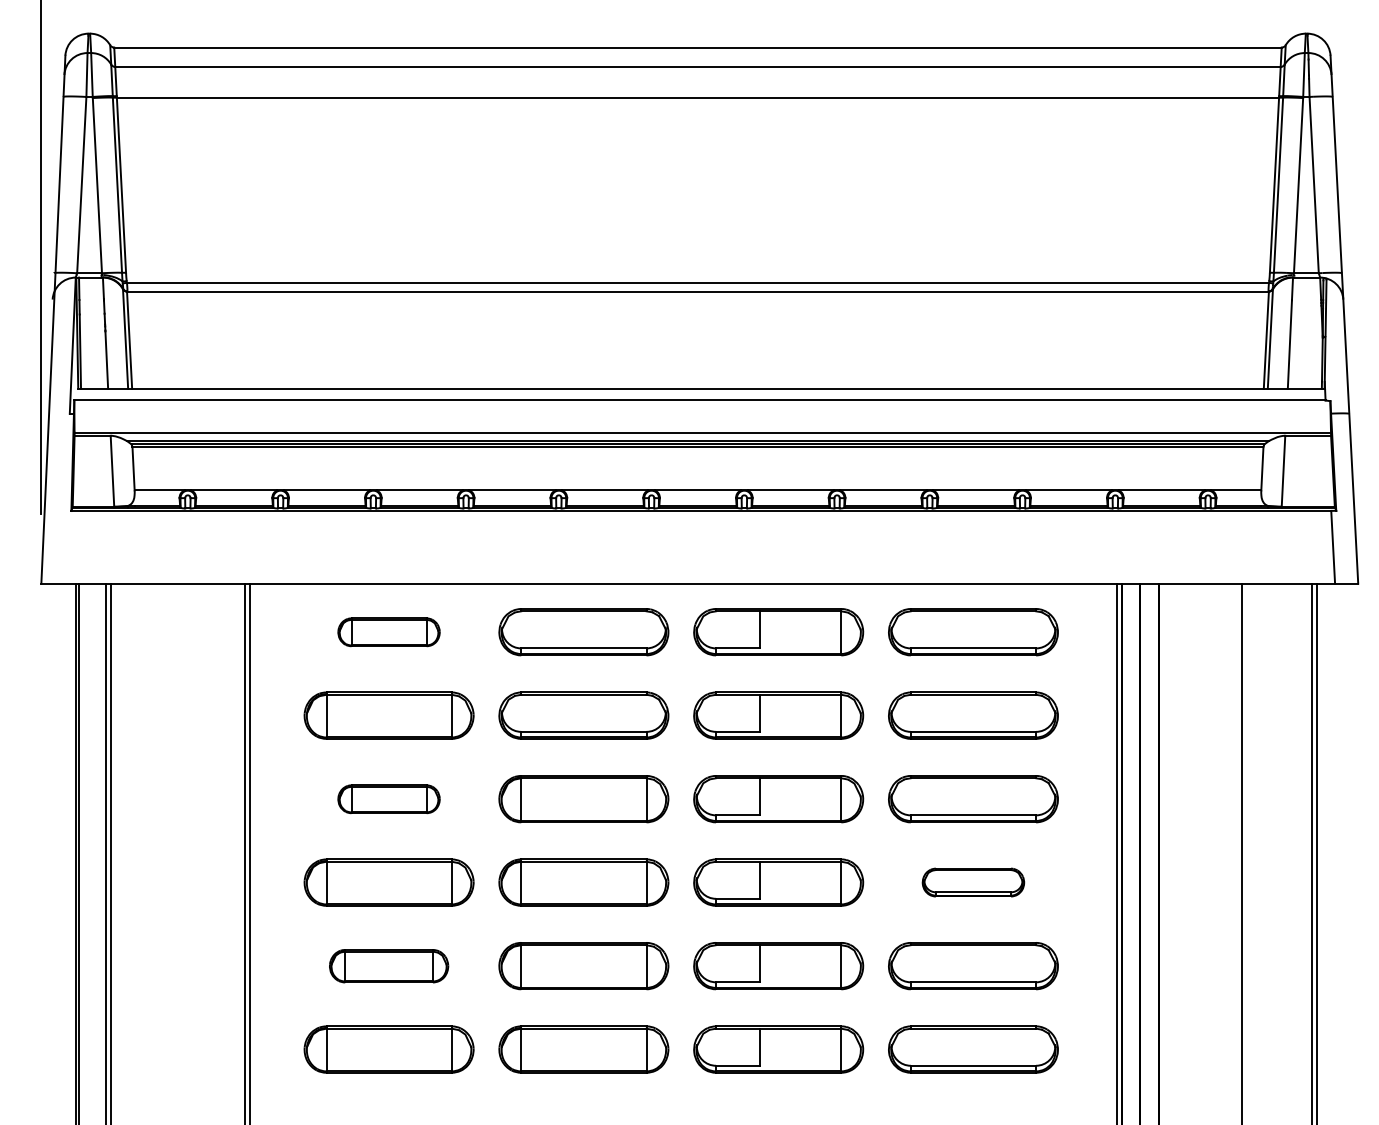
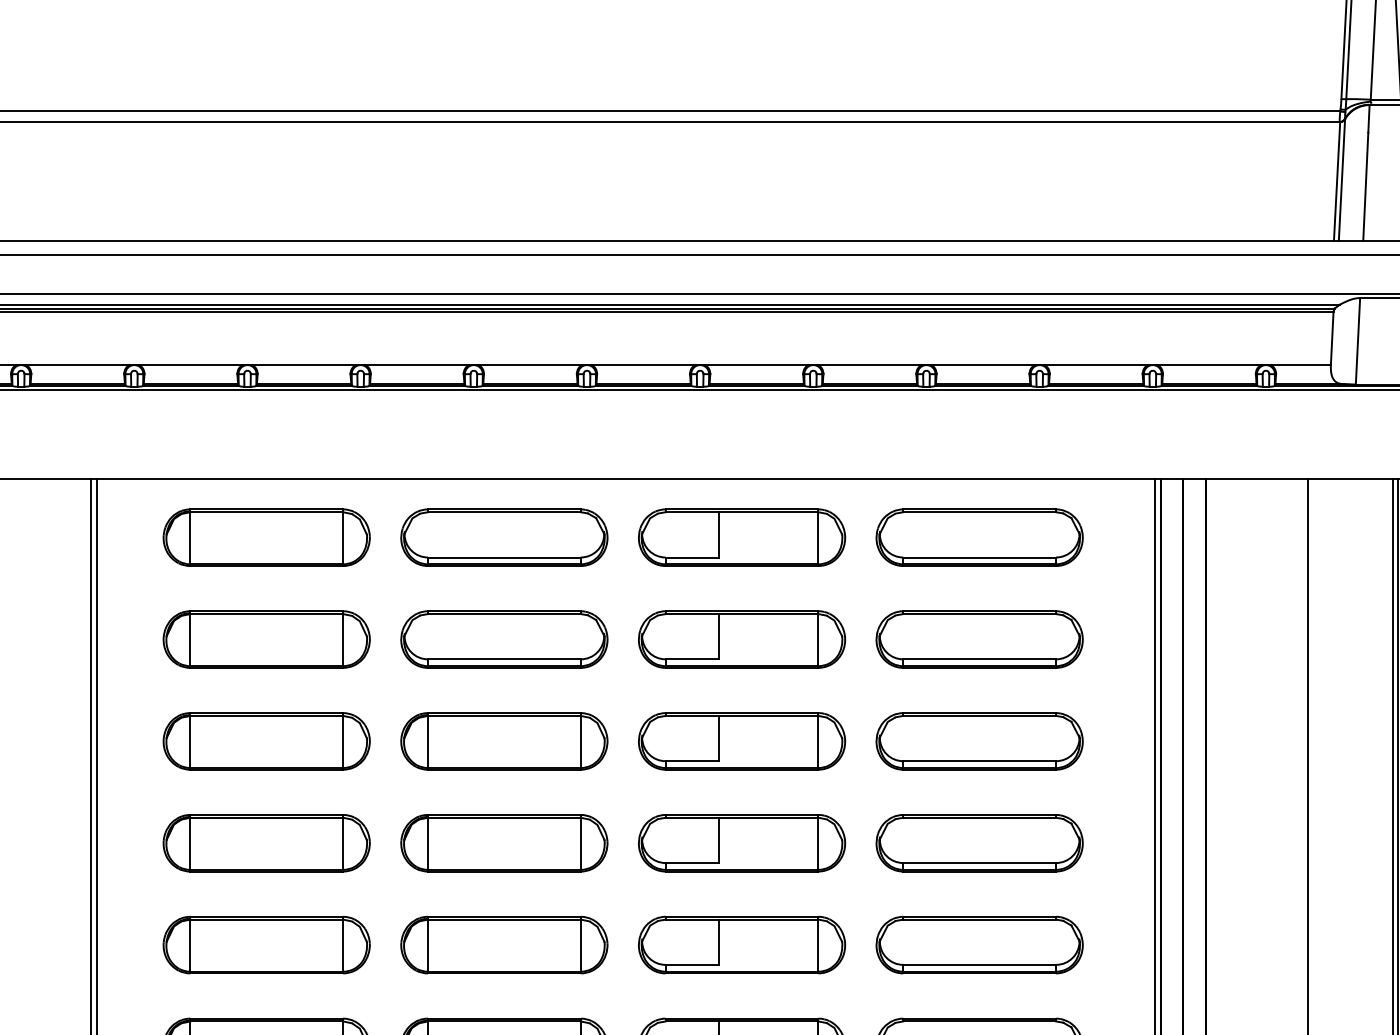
part: (388, 632) -> (265, 538), size x1.67
part: (388, 799) -> (265, 741), size x1.67
part: (973, 882) -> (979, 843), size x1.67
part: (388, 966) -> (265, 945), size x1.43

